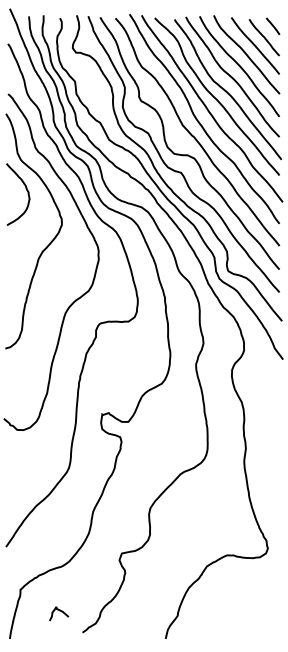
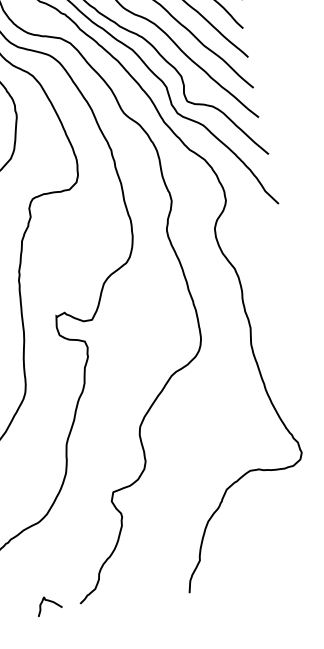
curve: (59, 611) -> (49, 602), moved

